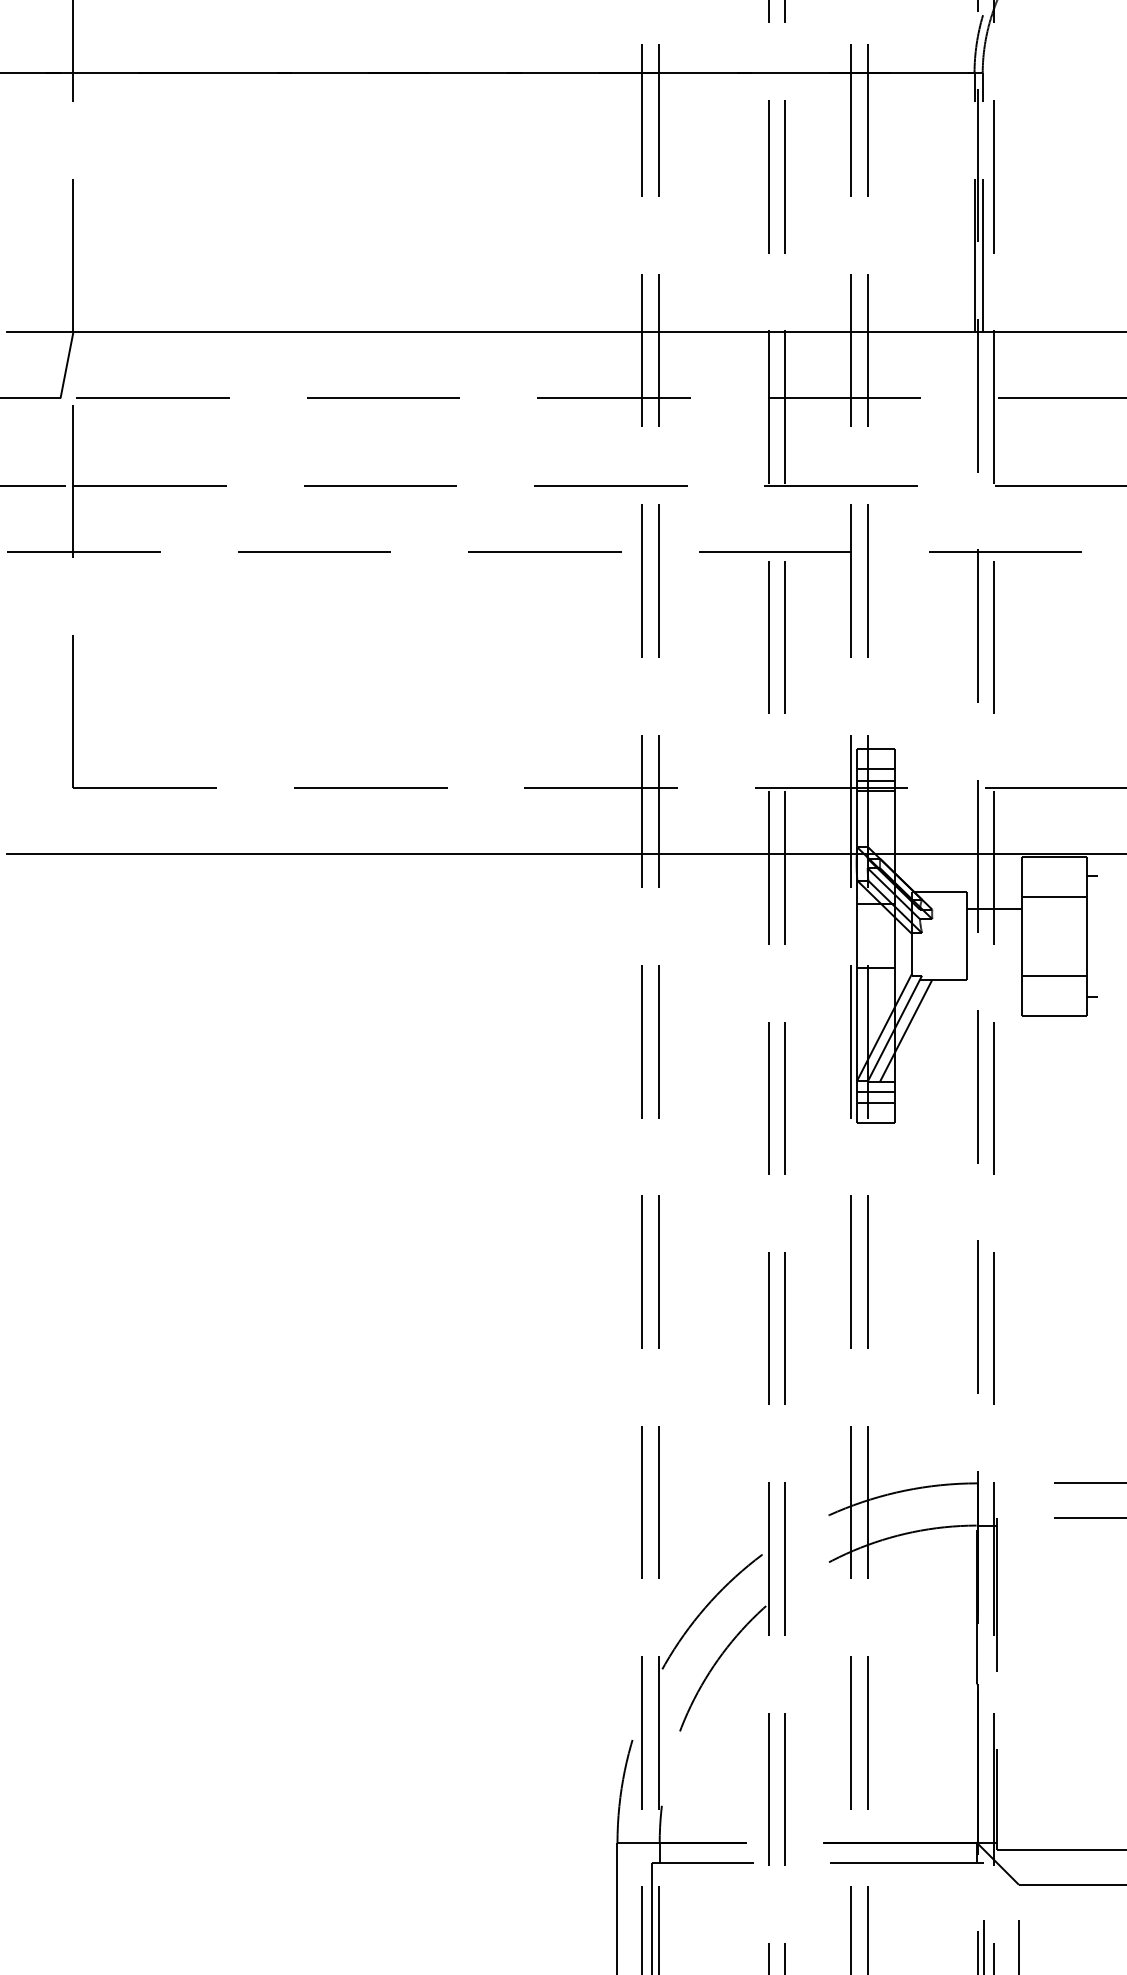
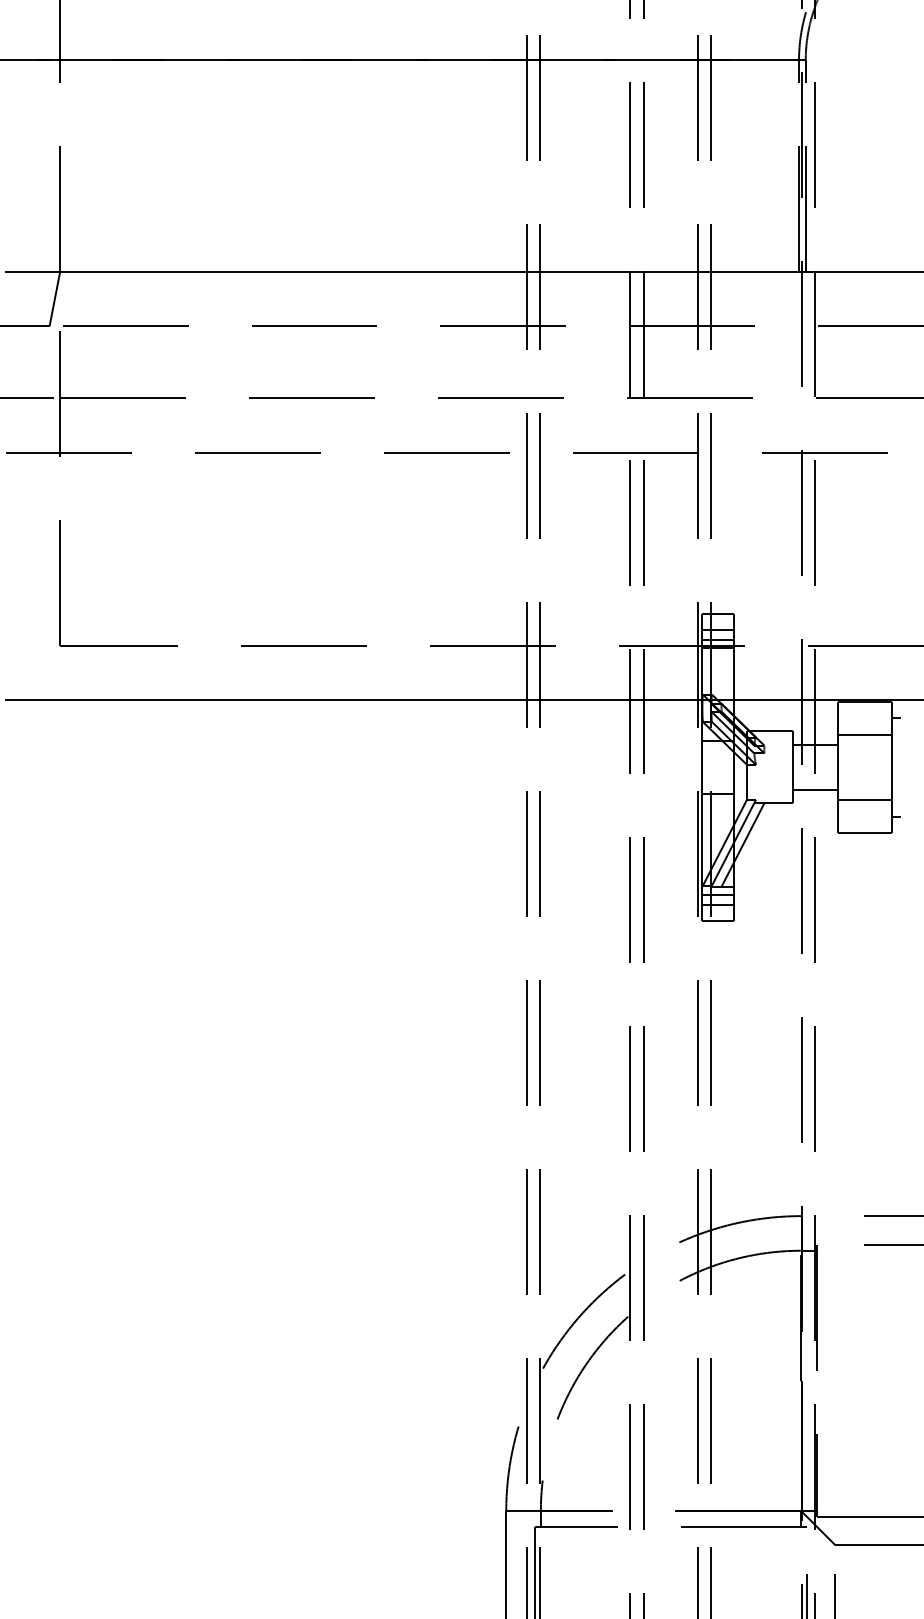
line: (993, 963) -> (814, 789), added

